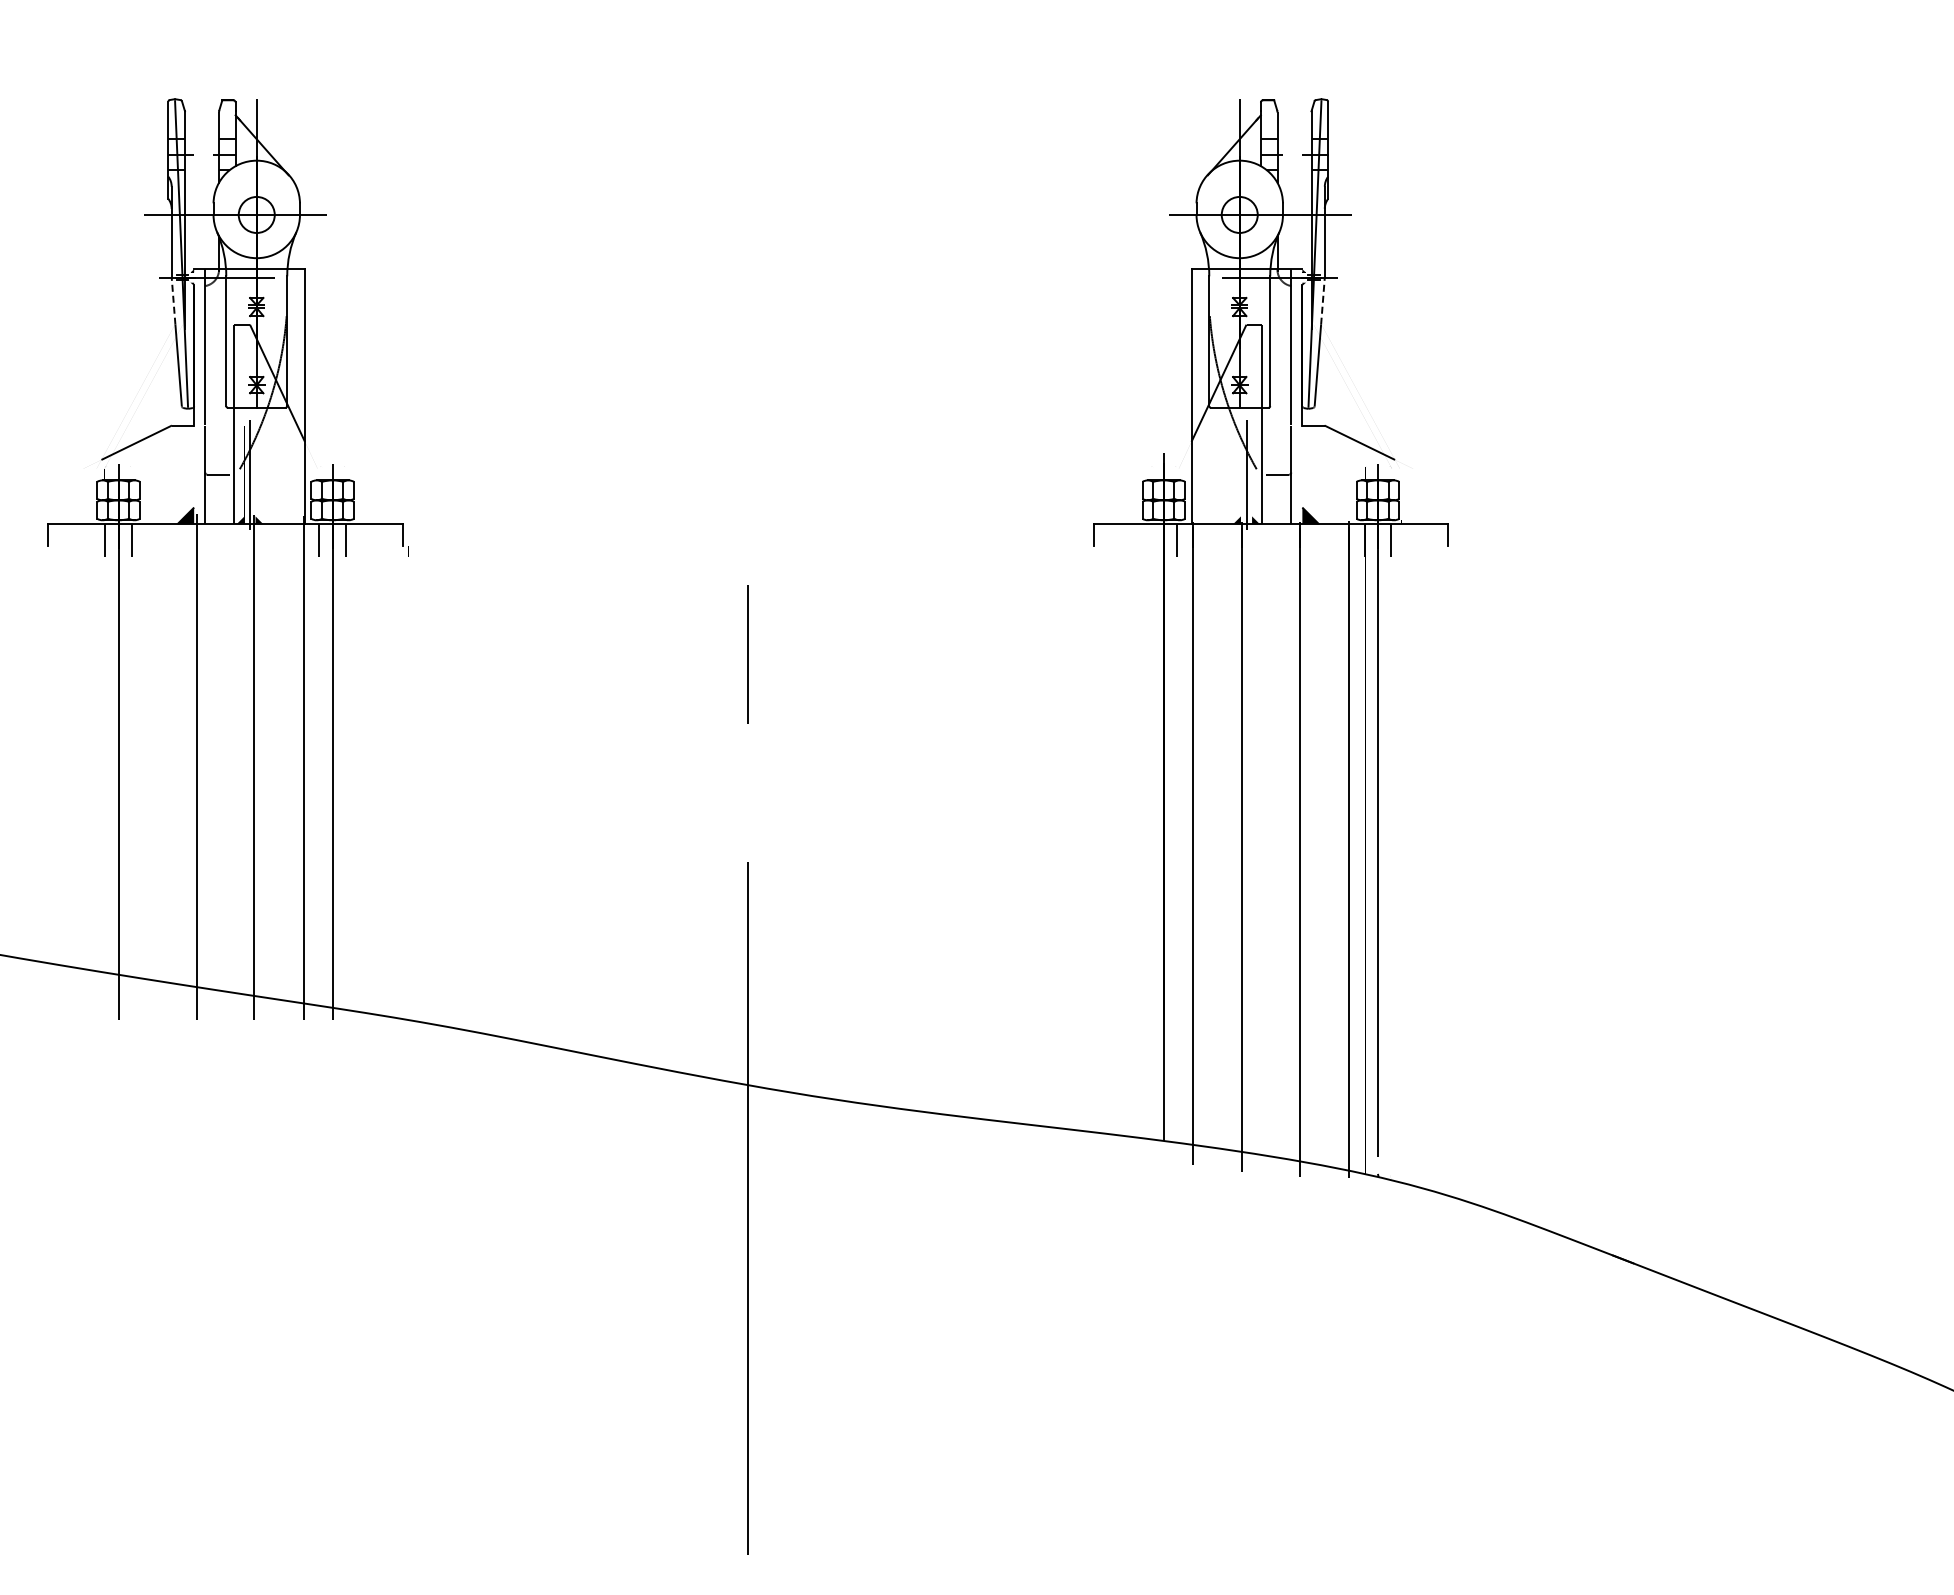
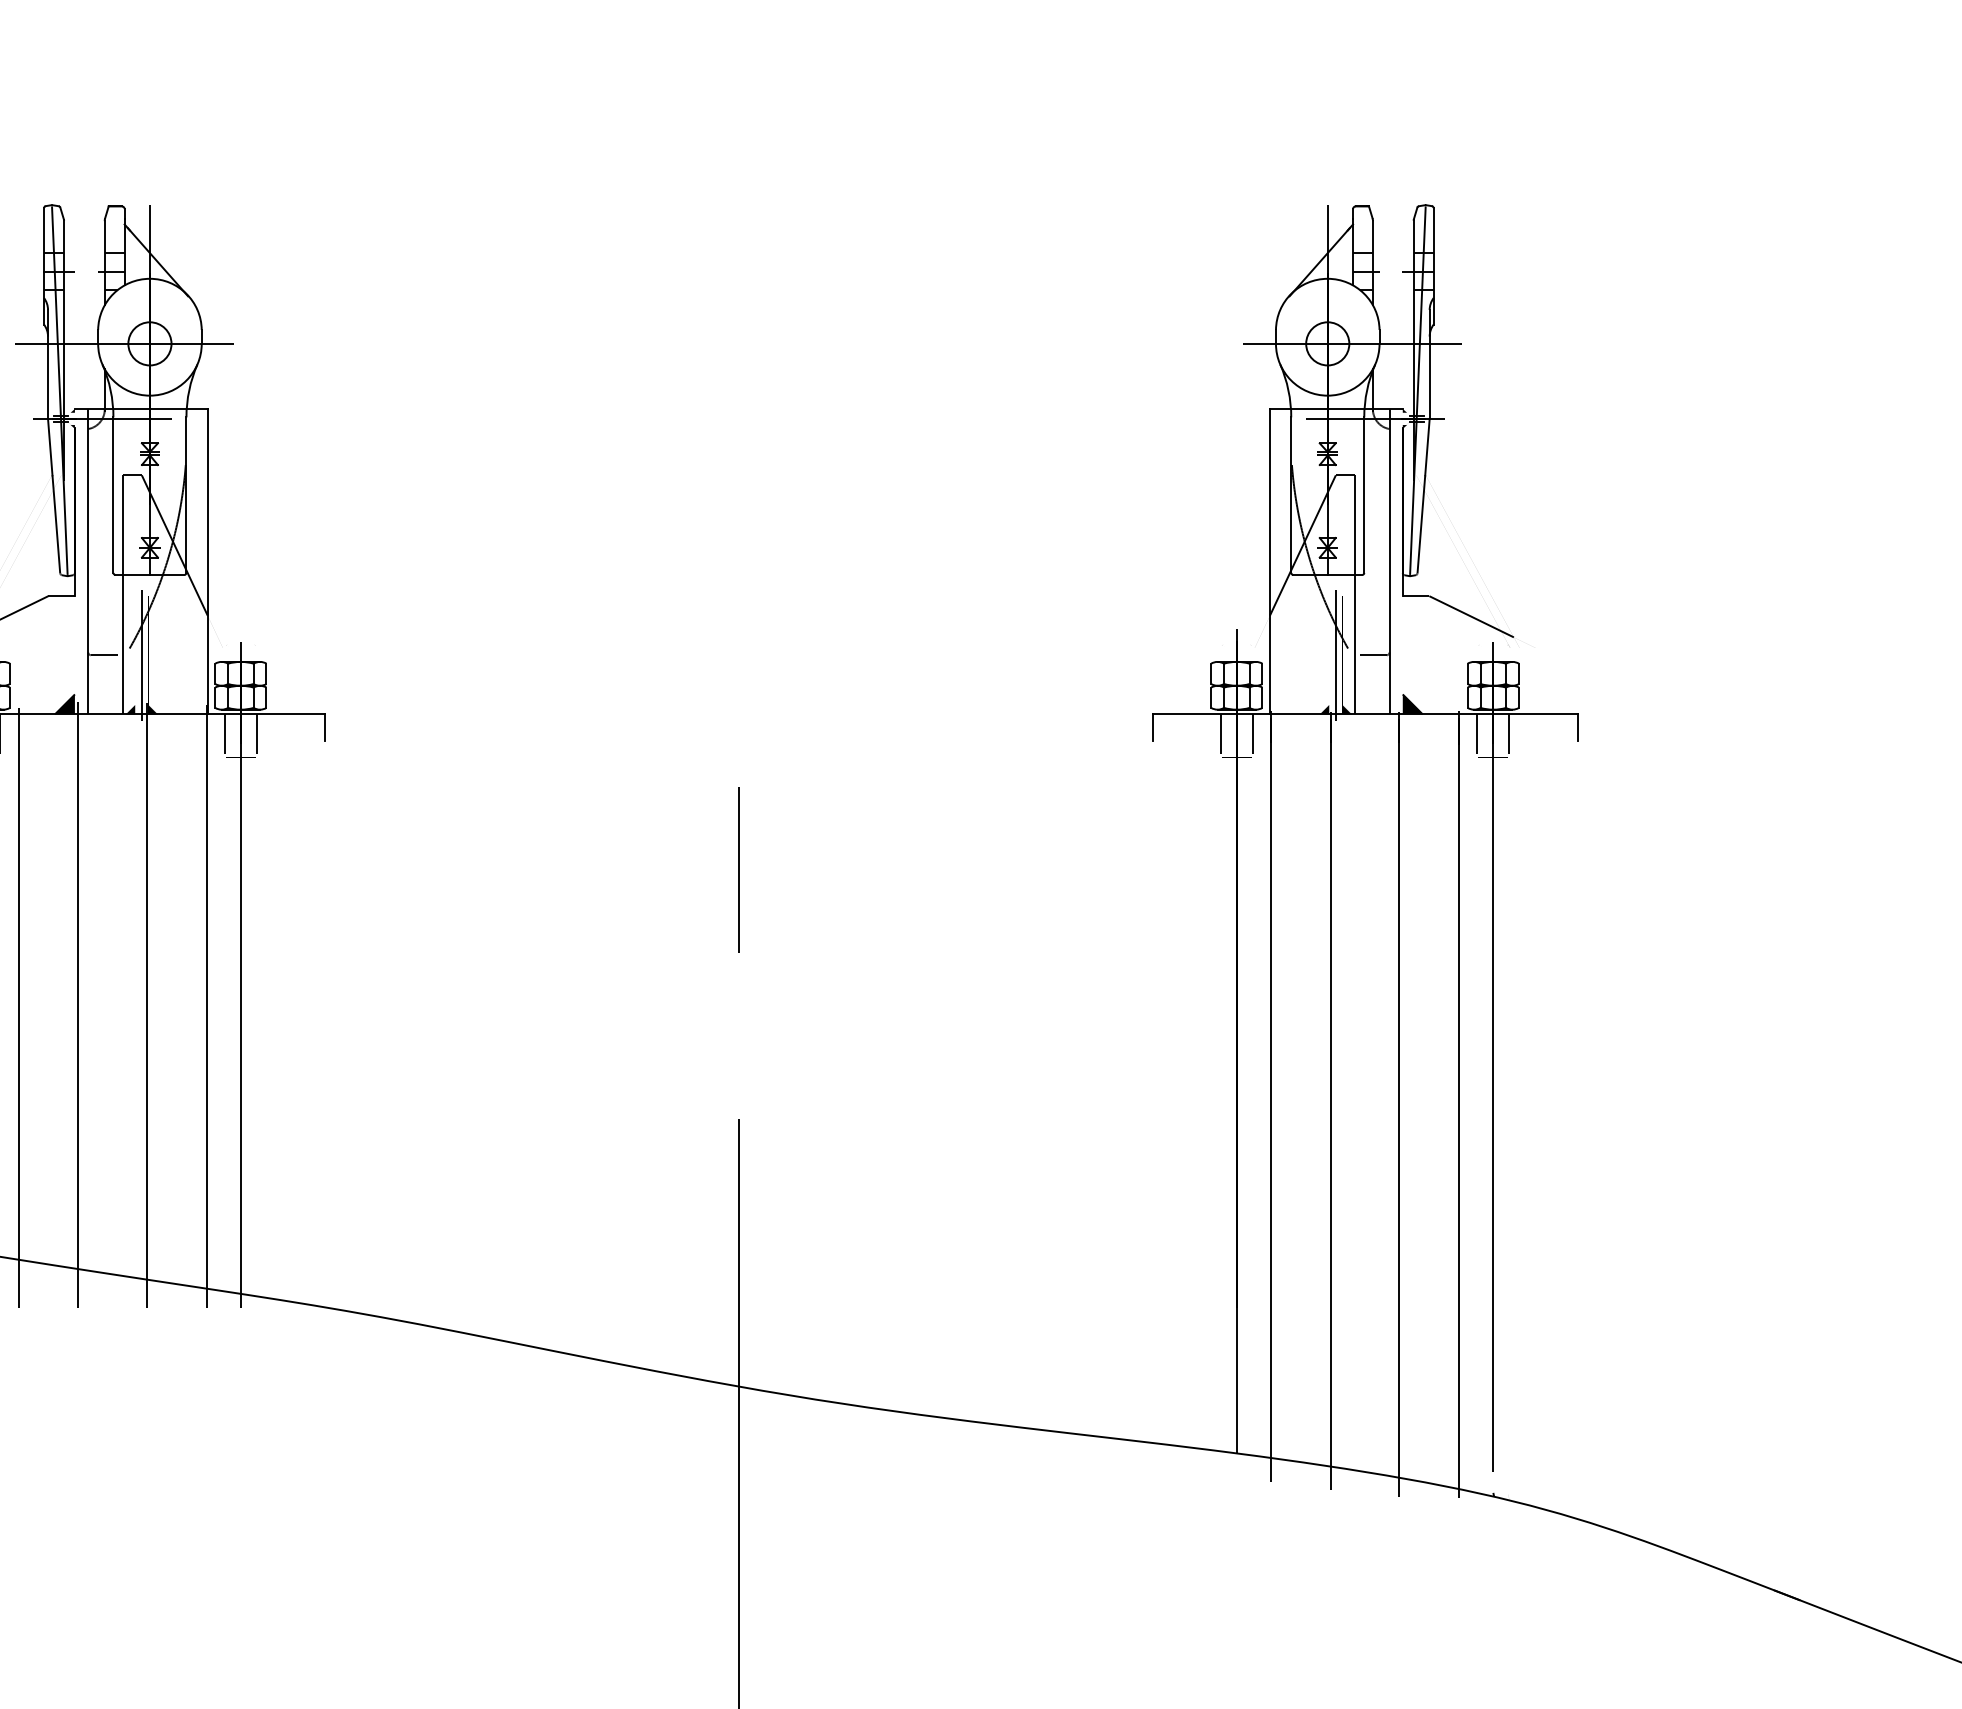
line: (173, 301) -> (50, 447), dashed -> solid
line: (1322, 301) -> (1426, 447), dashed -> solid
line: (1150, 540) -> (1220, 733), added
line: (147, 769) -> (19, 1008), added

